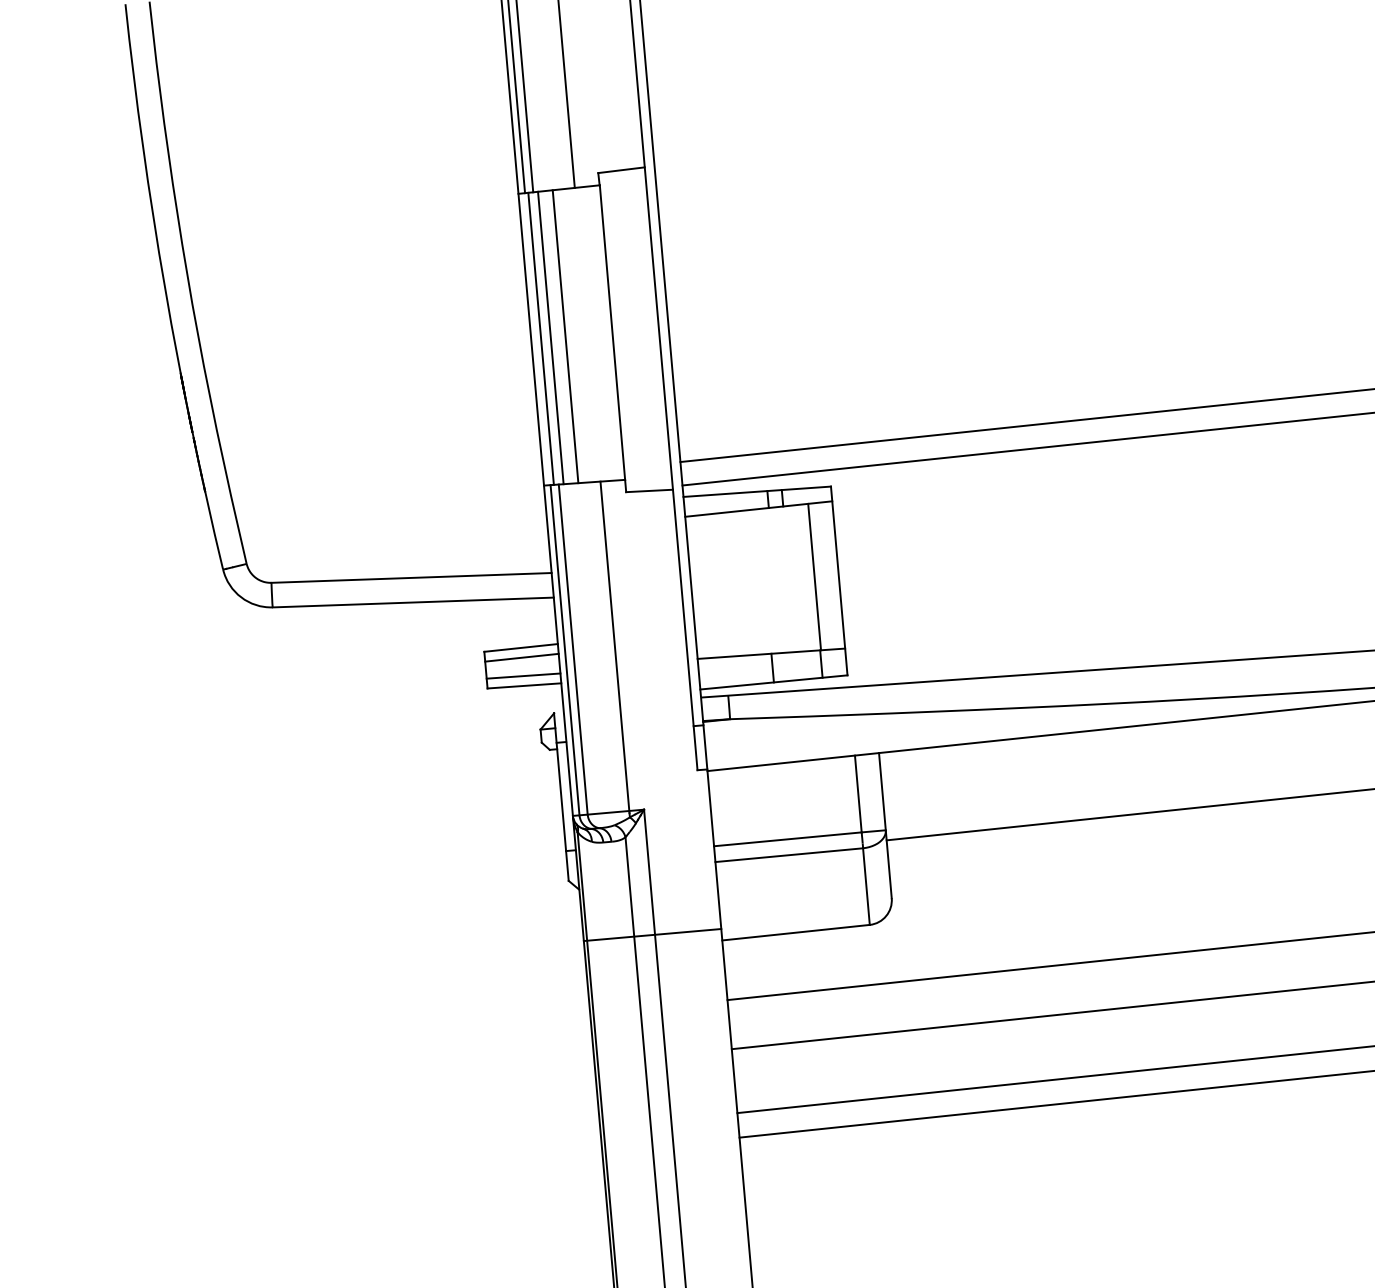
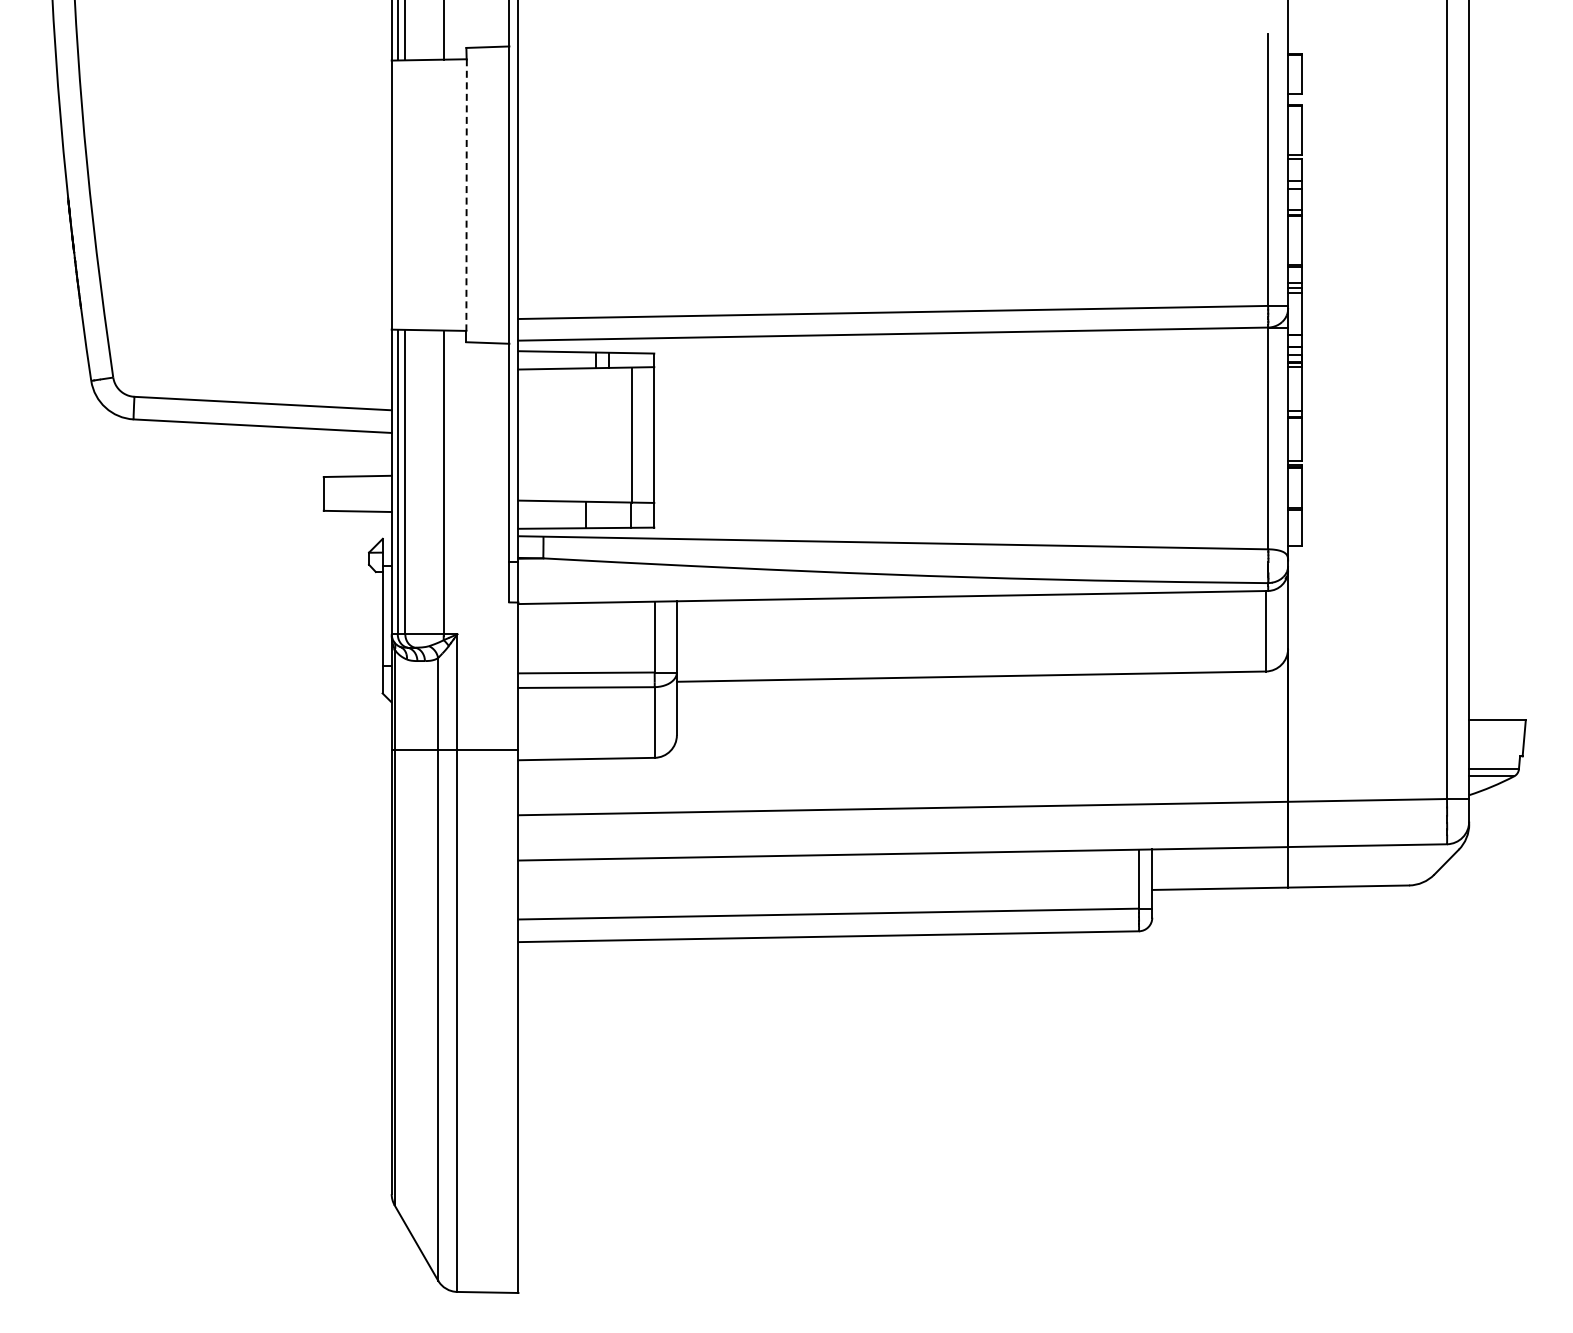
line: (612, 333) -> (466, 195), solid -> dashed
line: (550, 337) -> (409, 194), removed
line: (565, 337) -> (423, 195), removed
line: (540, 338) -> (400, 194), removed
line: (521, 657) -> (357, 485), removed
line: (523, 675) -> (357, 501), removed

